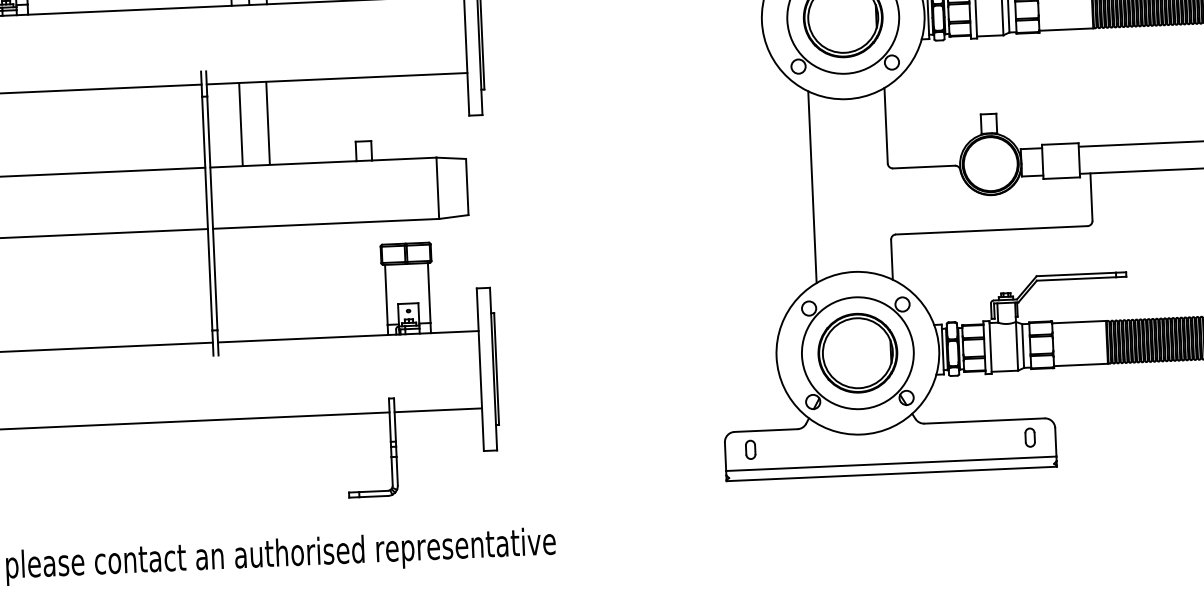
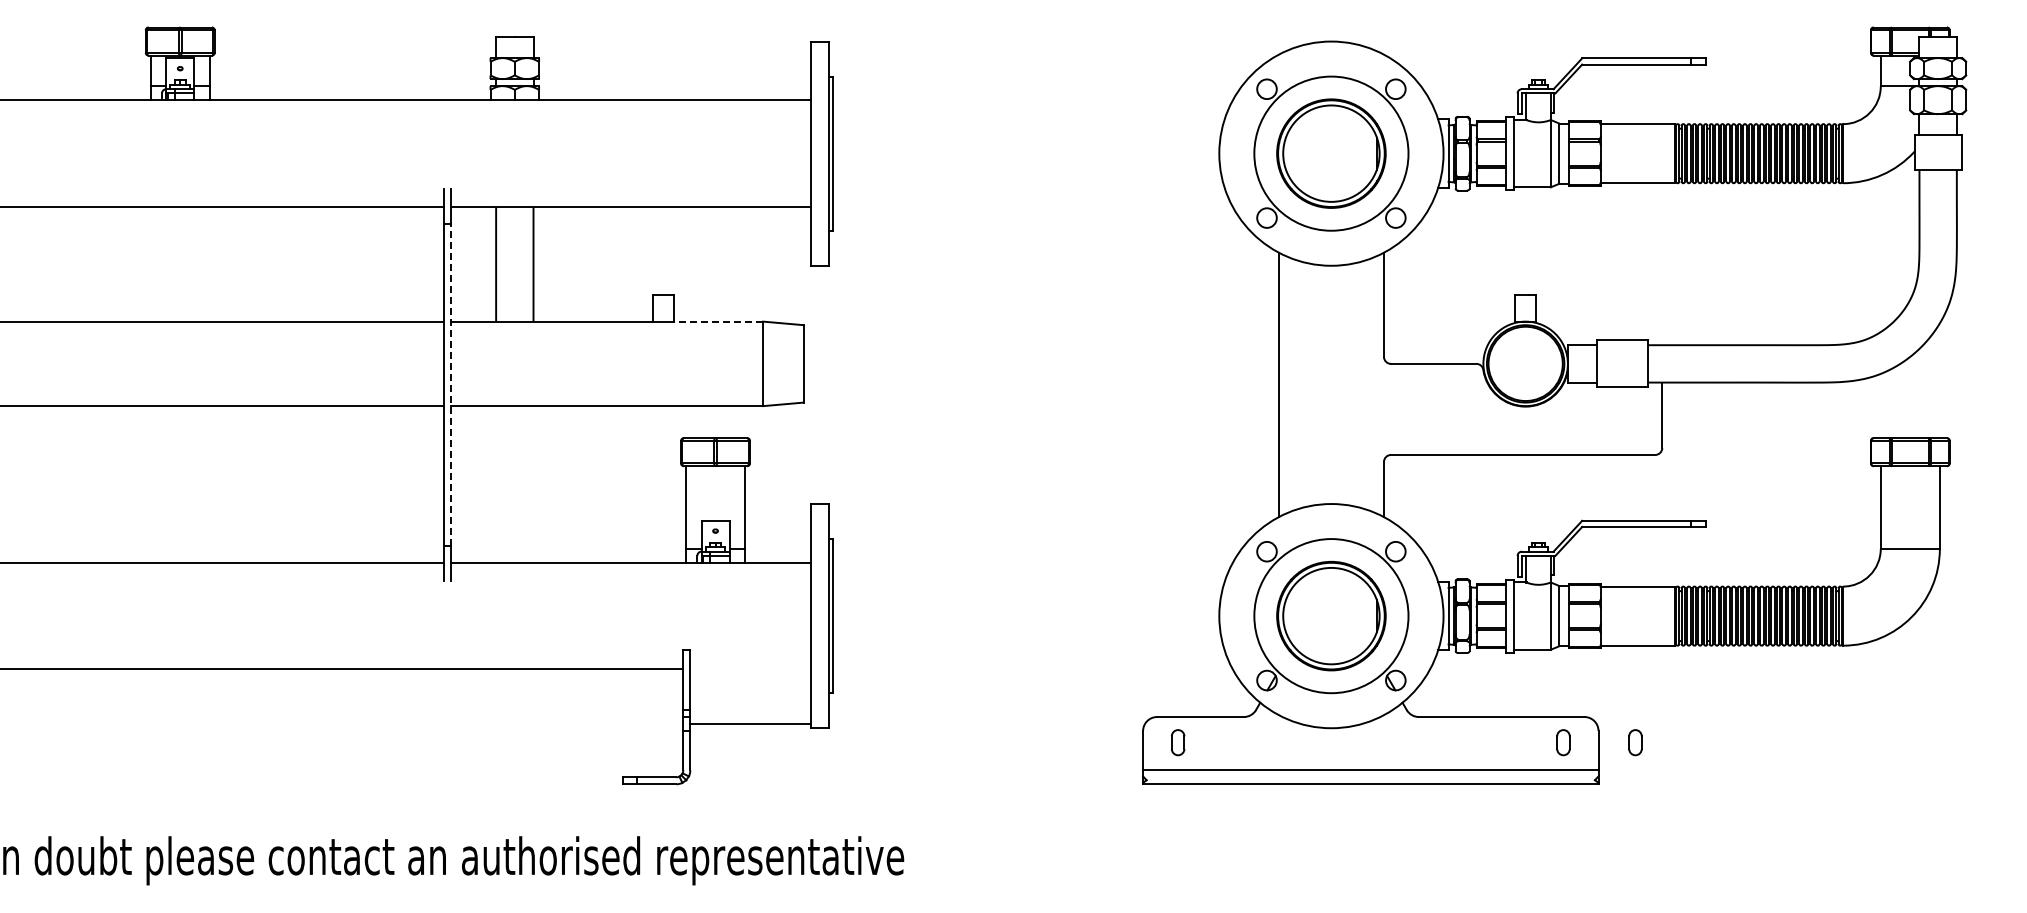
line: (404, 158) -> (718, 321), solid -> dashed
line: (212, 213) -> (451, 384), solid -> dashed
line: (438, 410) -> (750, 724), moved
part: (1082, 435) -> (1635, 742), added

